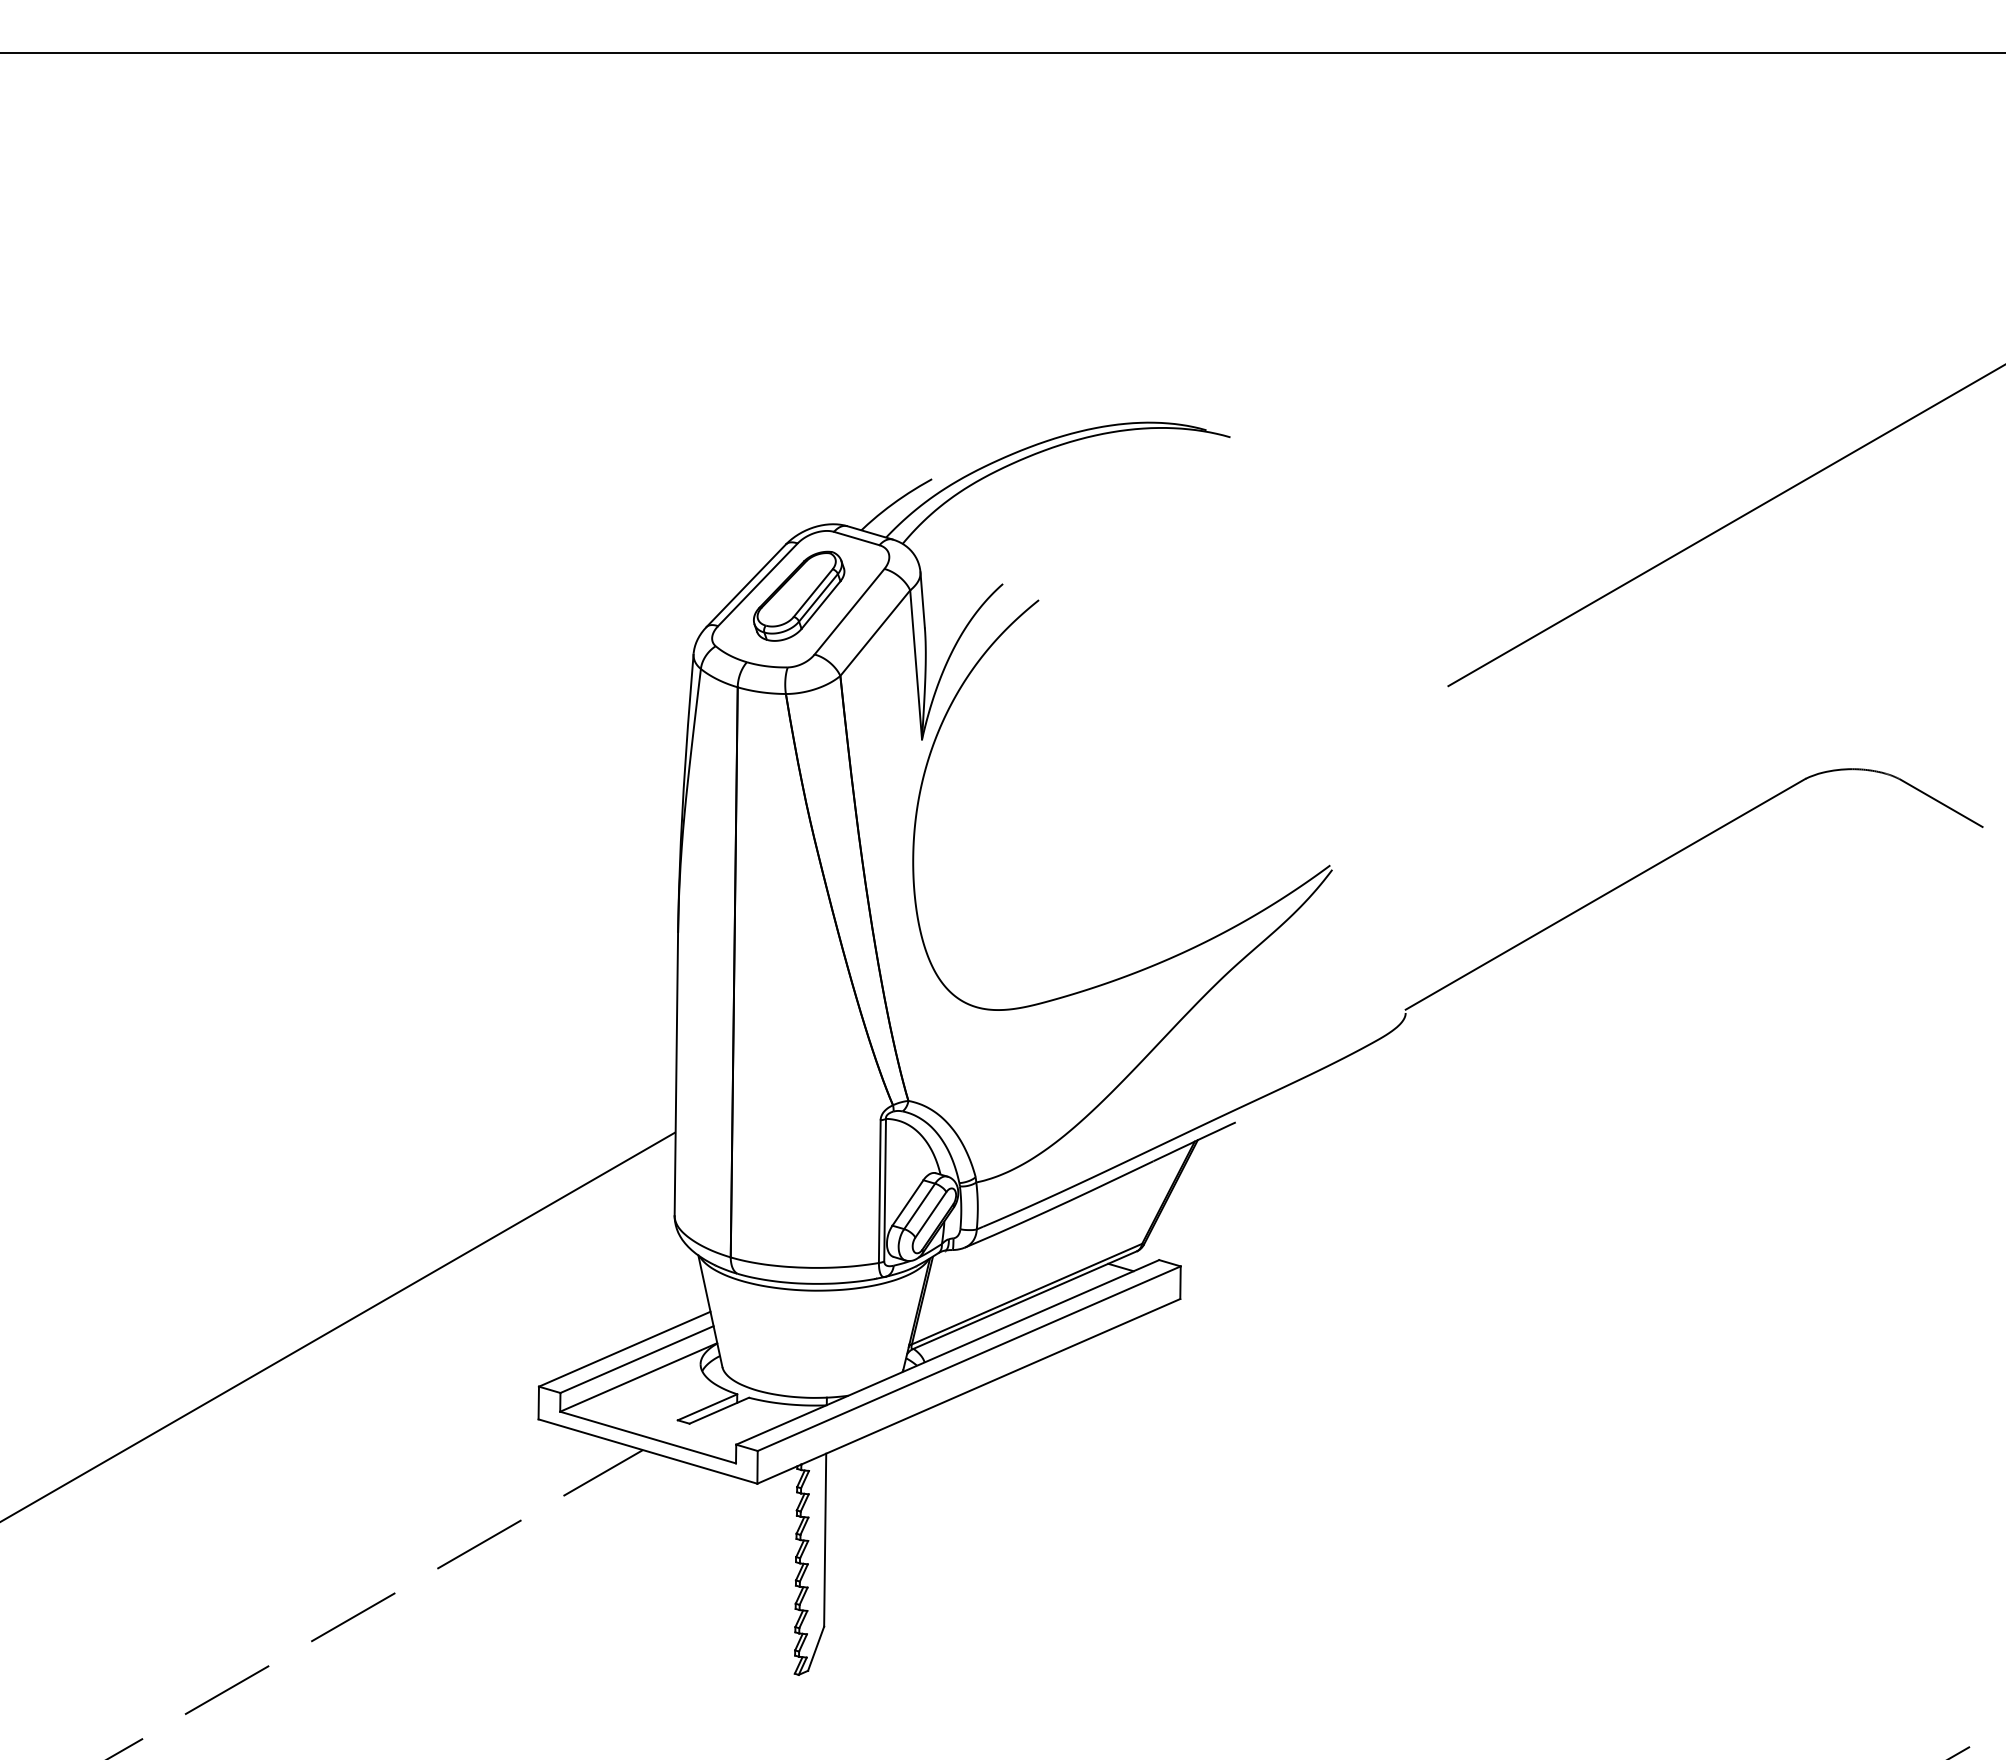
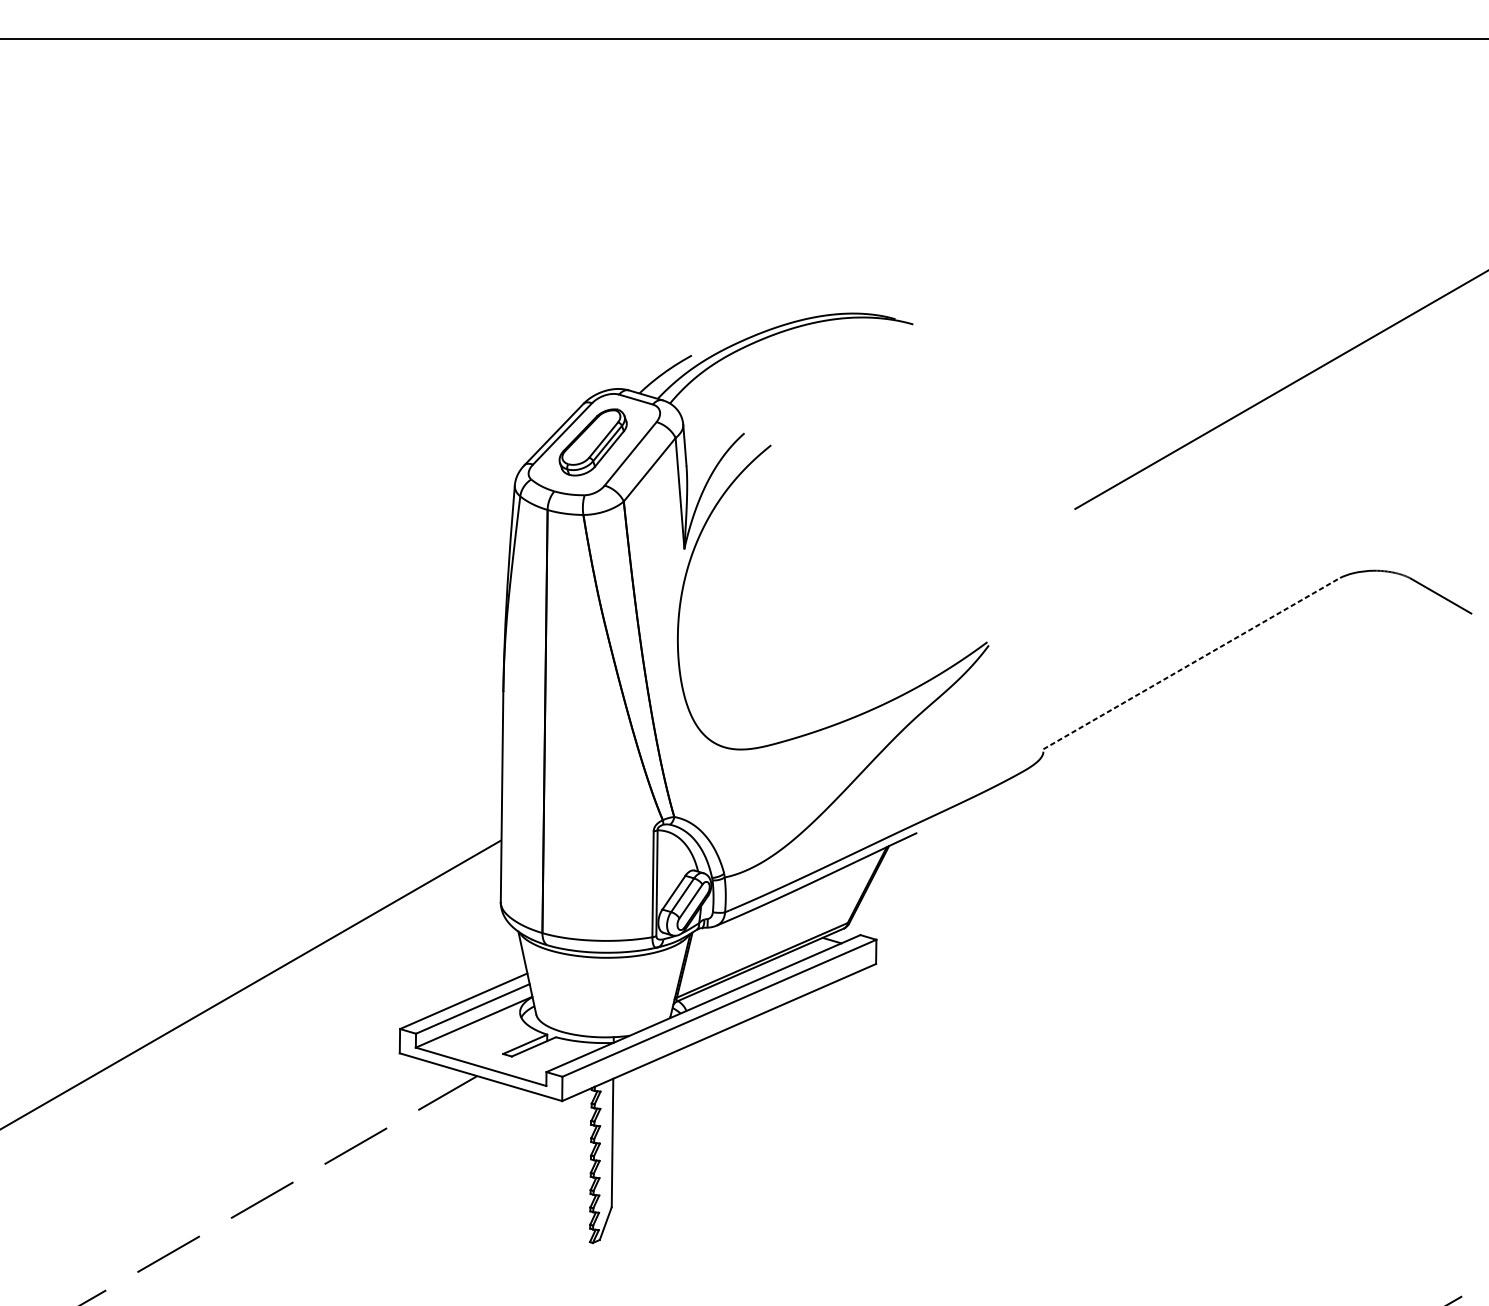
line: (1605, 894) -> (1191, 663), solid -> dashed

